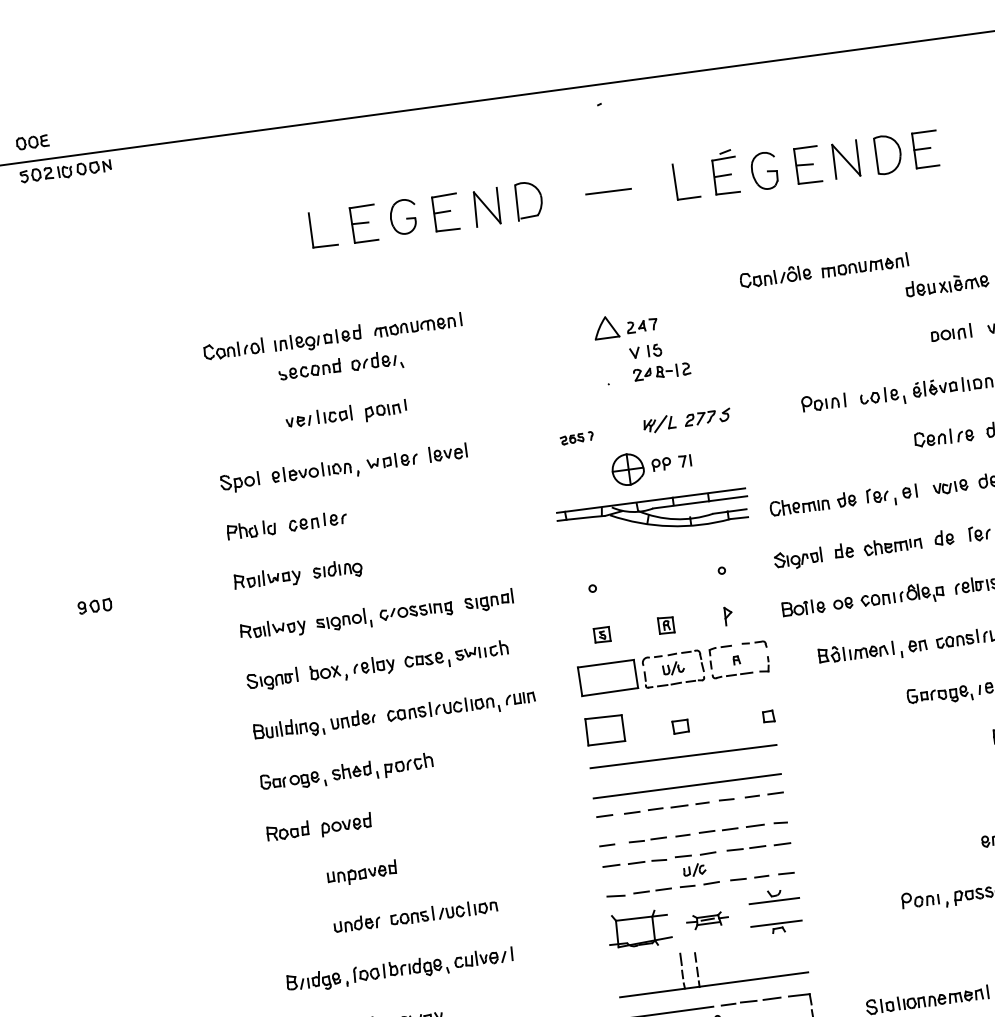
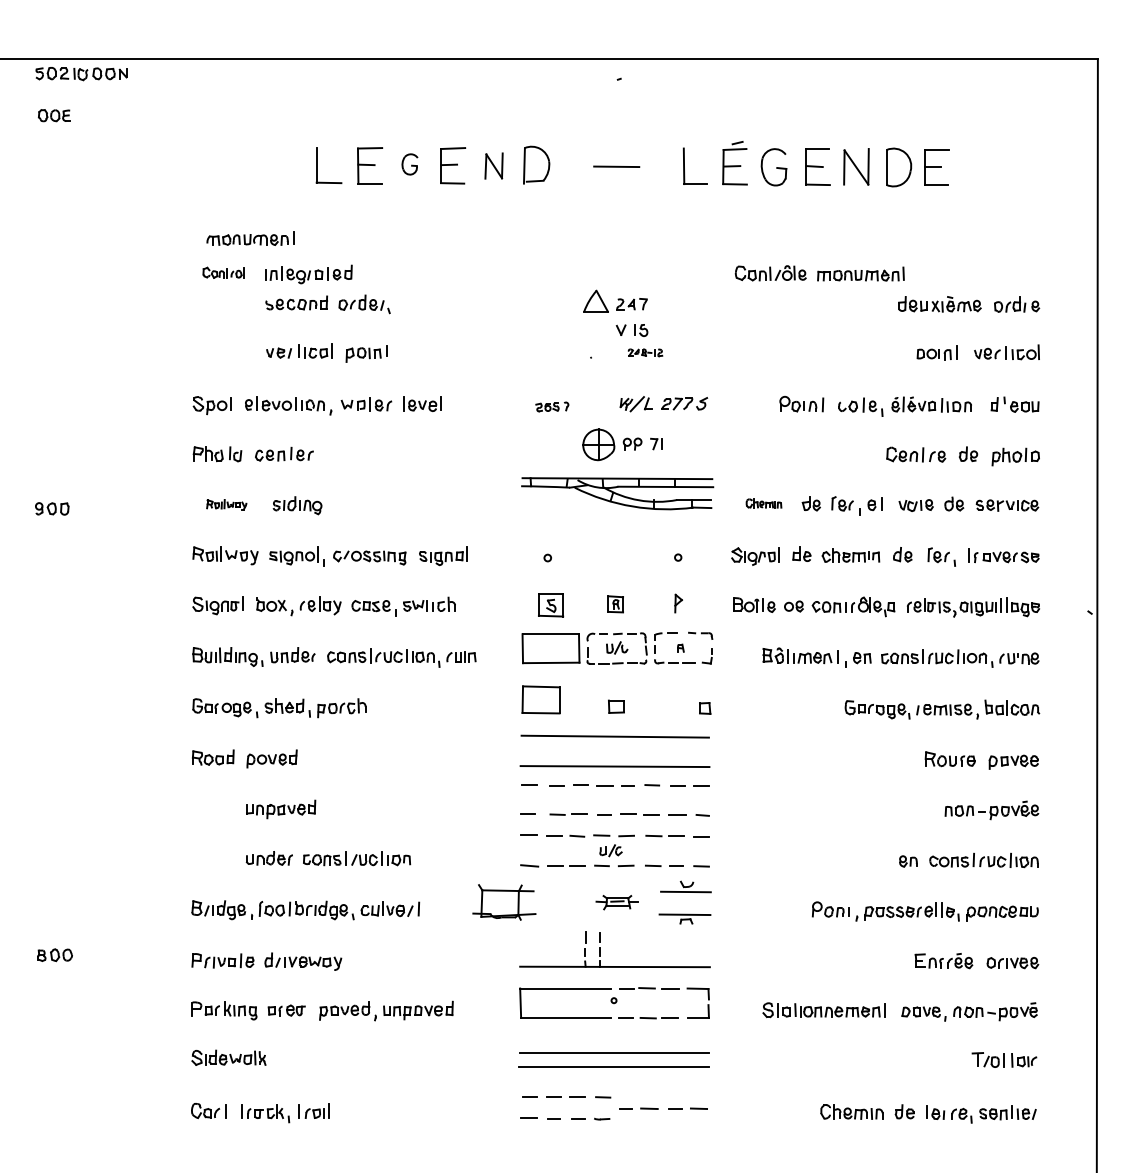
part: (32, 142) -> (54, 115), moved
part: (486, 206) -> (493, 165), size x0.7
part: (402, 217) -> (409, 164), size x0.6
part: (417, 325) -> (250, 238), moved
part: (233, 349) -> (223, 272), size x0.7
part: (662, 371) -> (645, 352), size x0.6
part: (799, 505) -> (763, 503), size x0.6
part: (267, 578) -> (226, 504), size x0.6
part: (601, 635) -> (550, 605), size x1.6
part: (639, 929) -> (504, 902), moved

